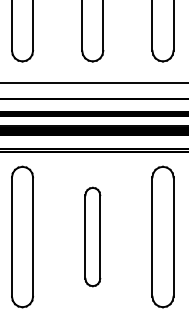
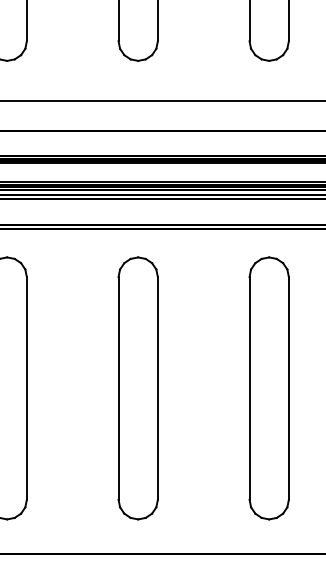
part: (92, 236) -> (137, 387), size x1.43

